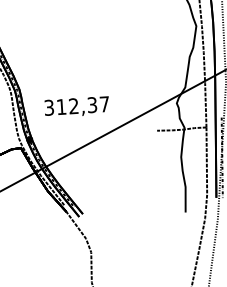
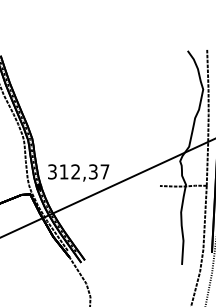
text: (76, 106) -> (78, 172), moved

